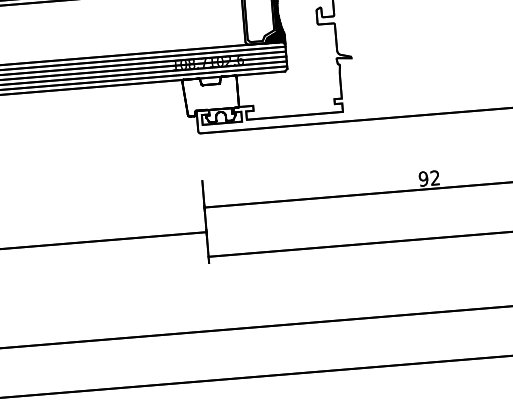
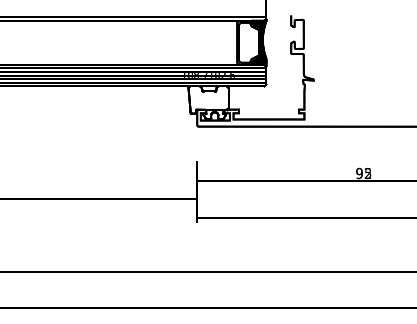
text: (435, 177) -> (368, 173), 92 -> 95

